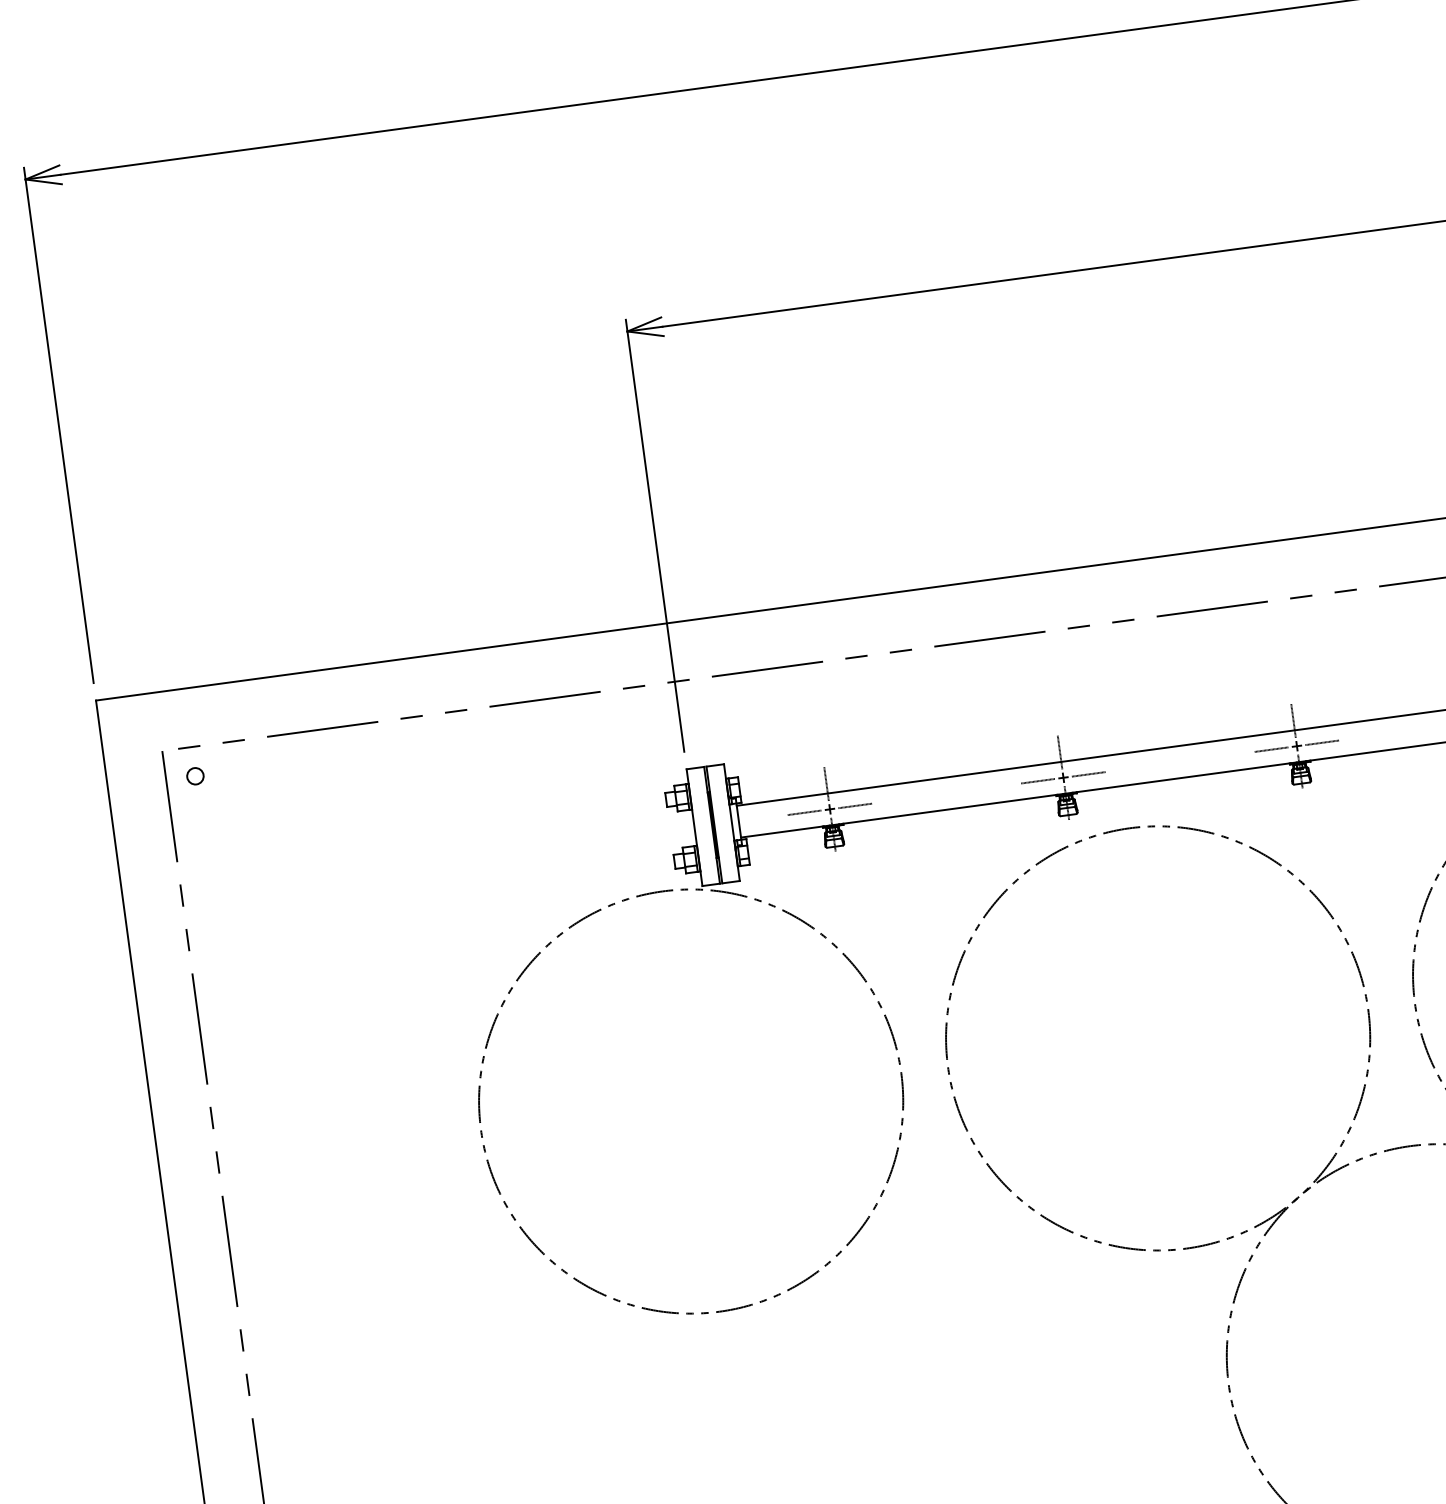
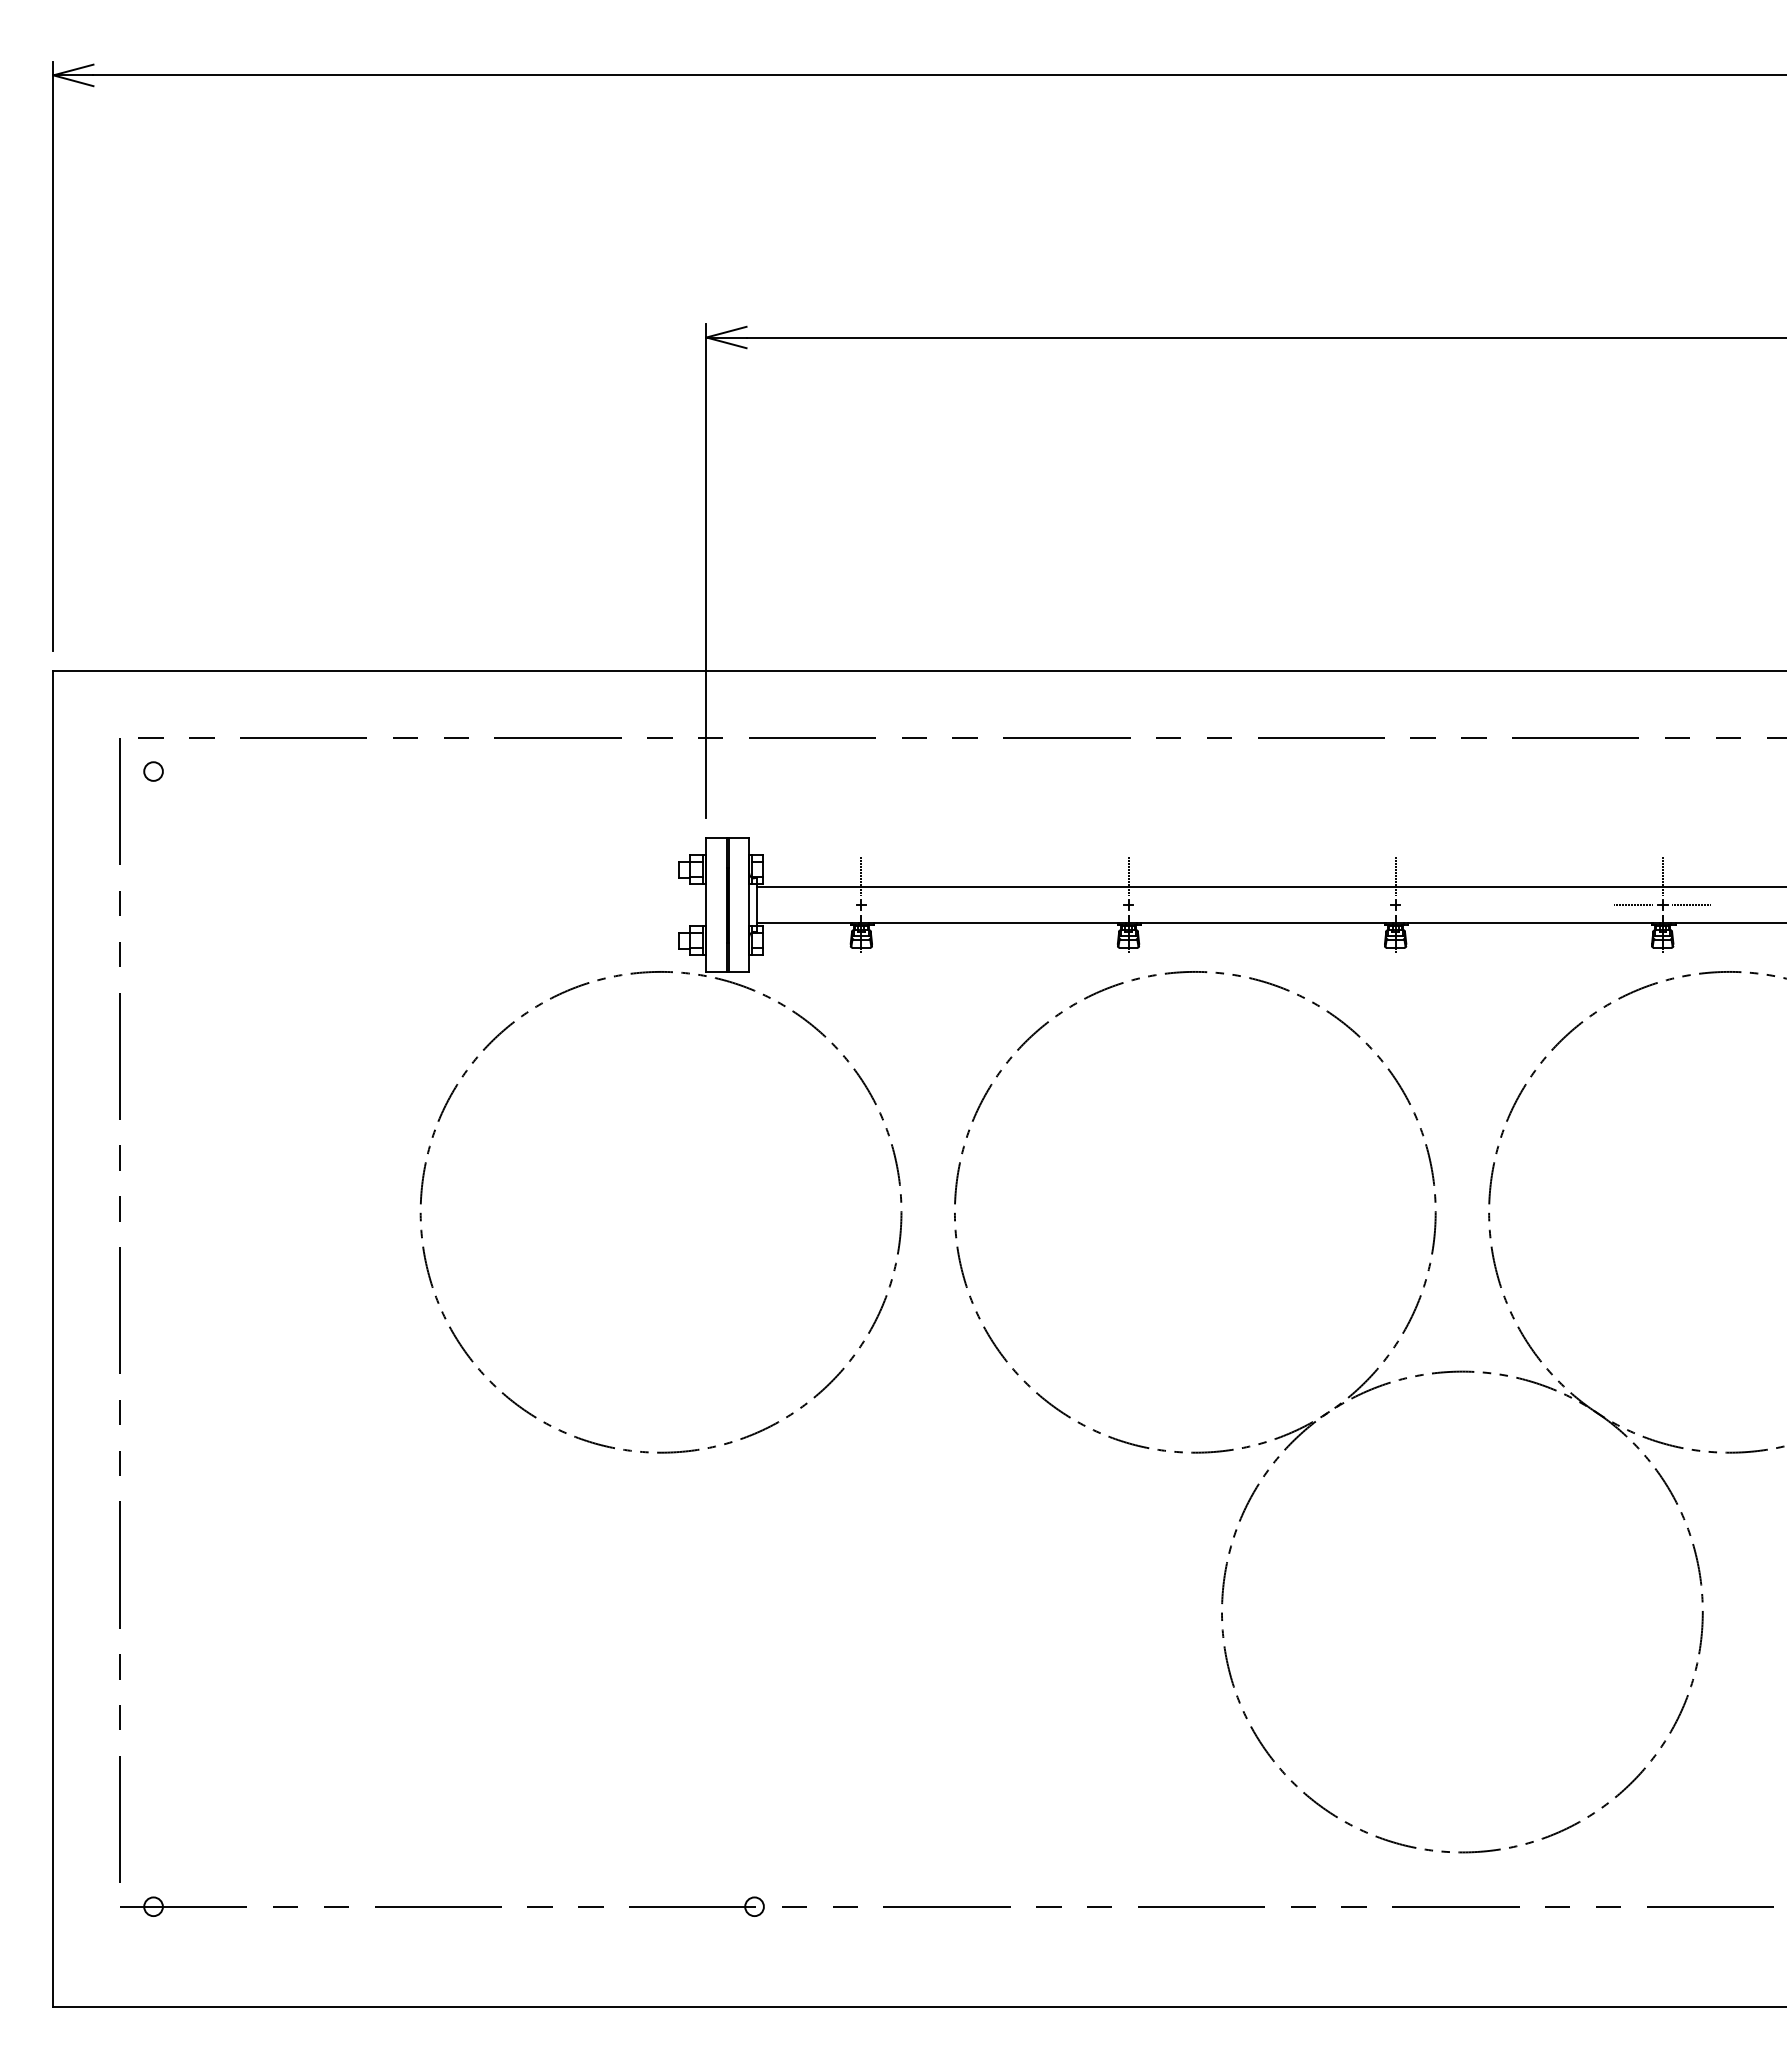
line: (1322, 743) -> (1424, 905), removed
line: (1271, 749) -> (1366, 905), removed
line: (1088, 774) -> (1157, 905), removed
line: (1038, 781) -> (1099, 905), removed
line: (855, 806) -> (890, 905), removed
line: (804, 813) -> (832, 905), removed

